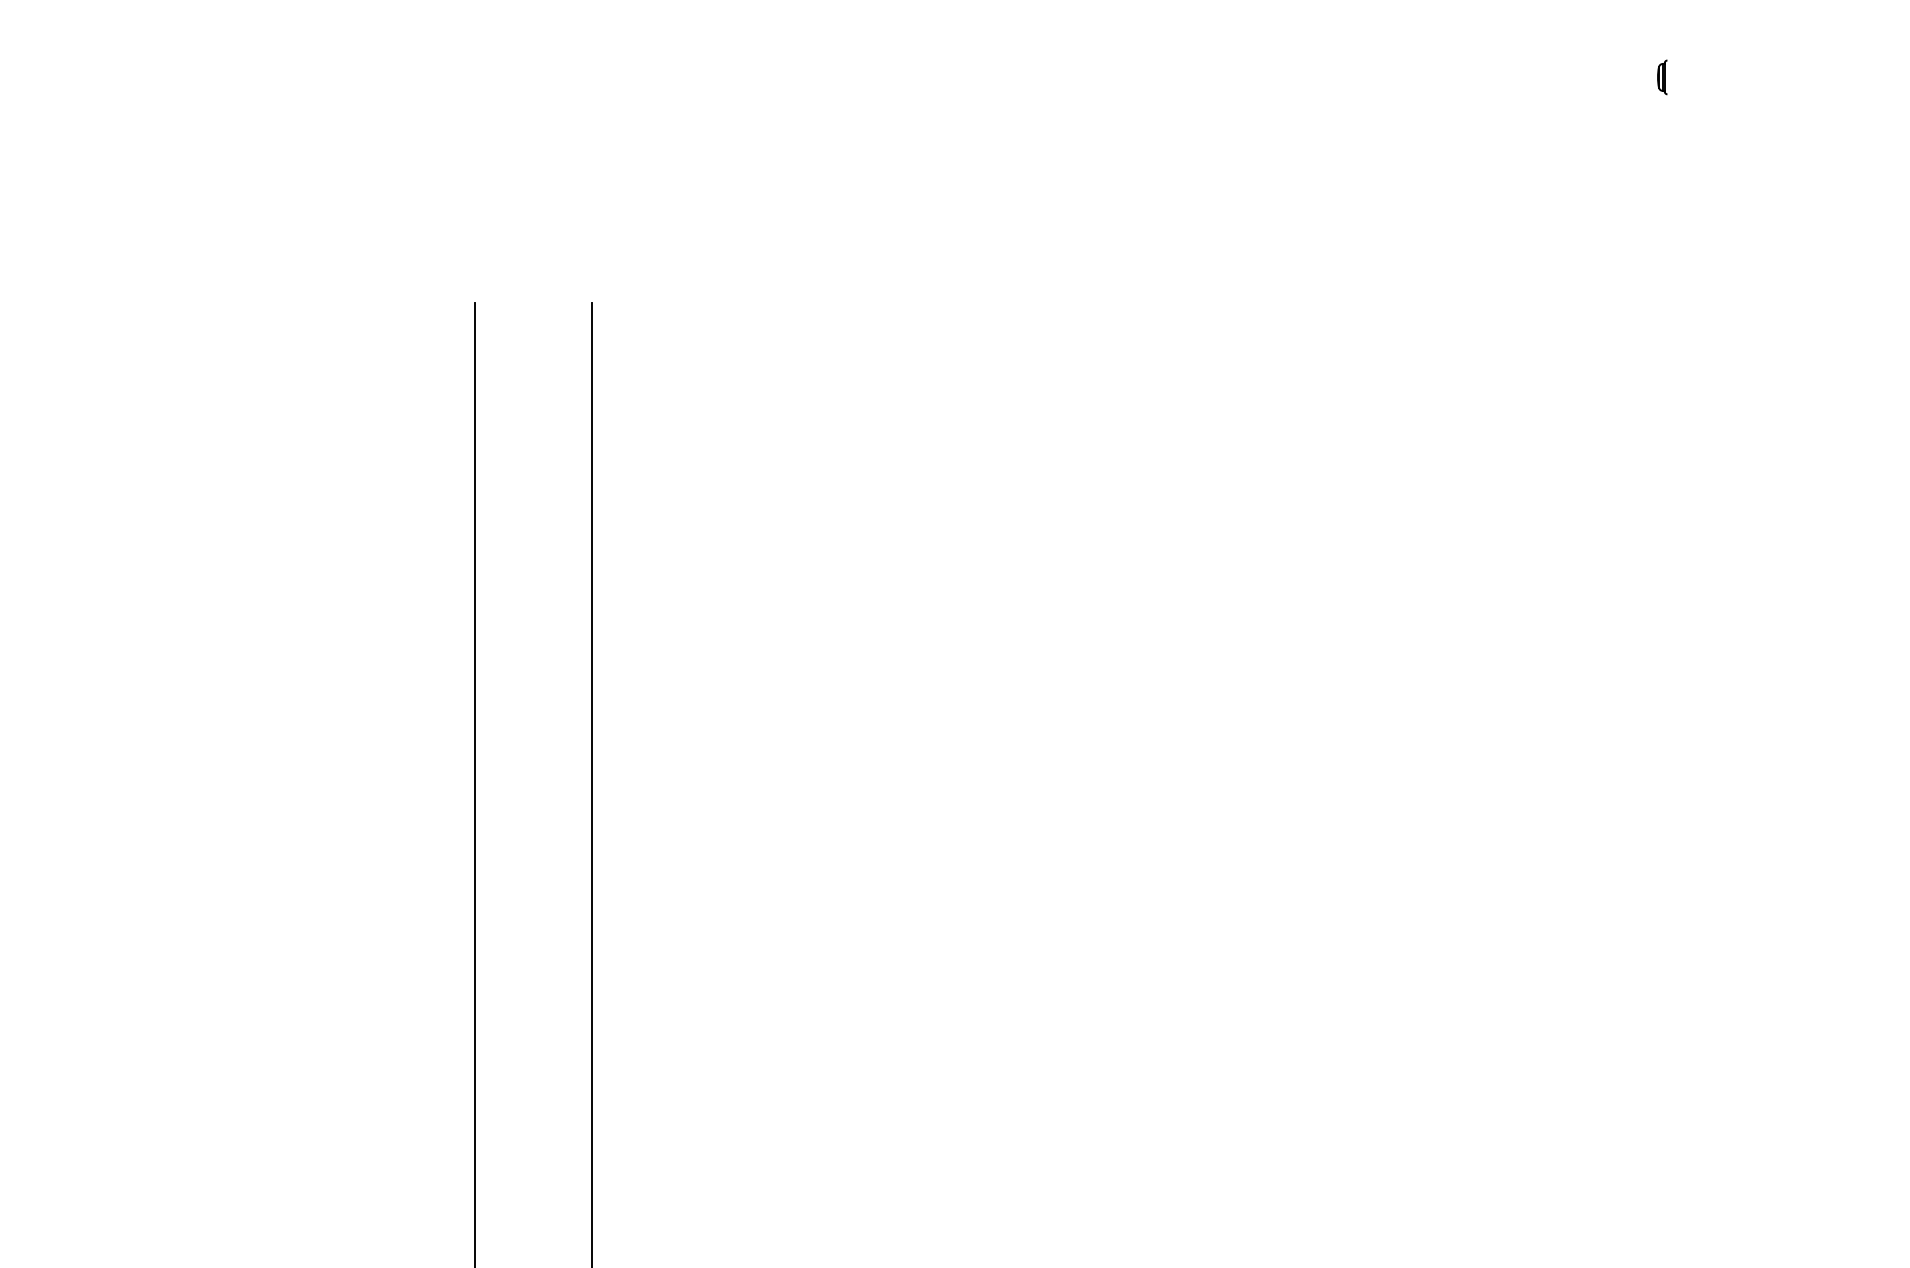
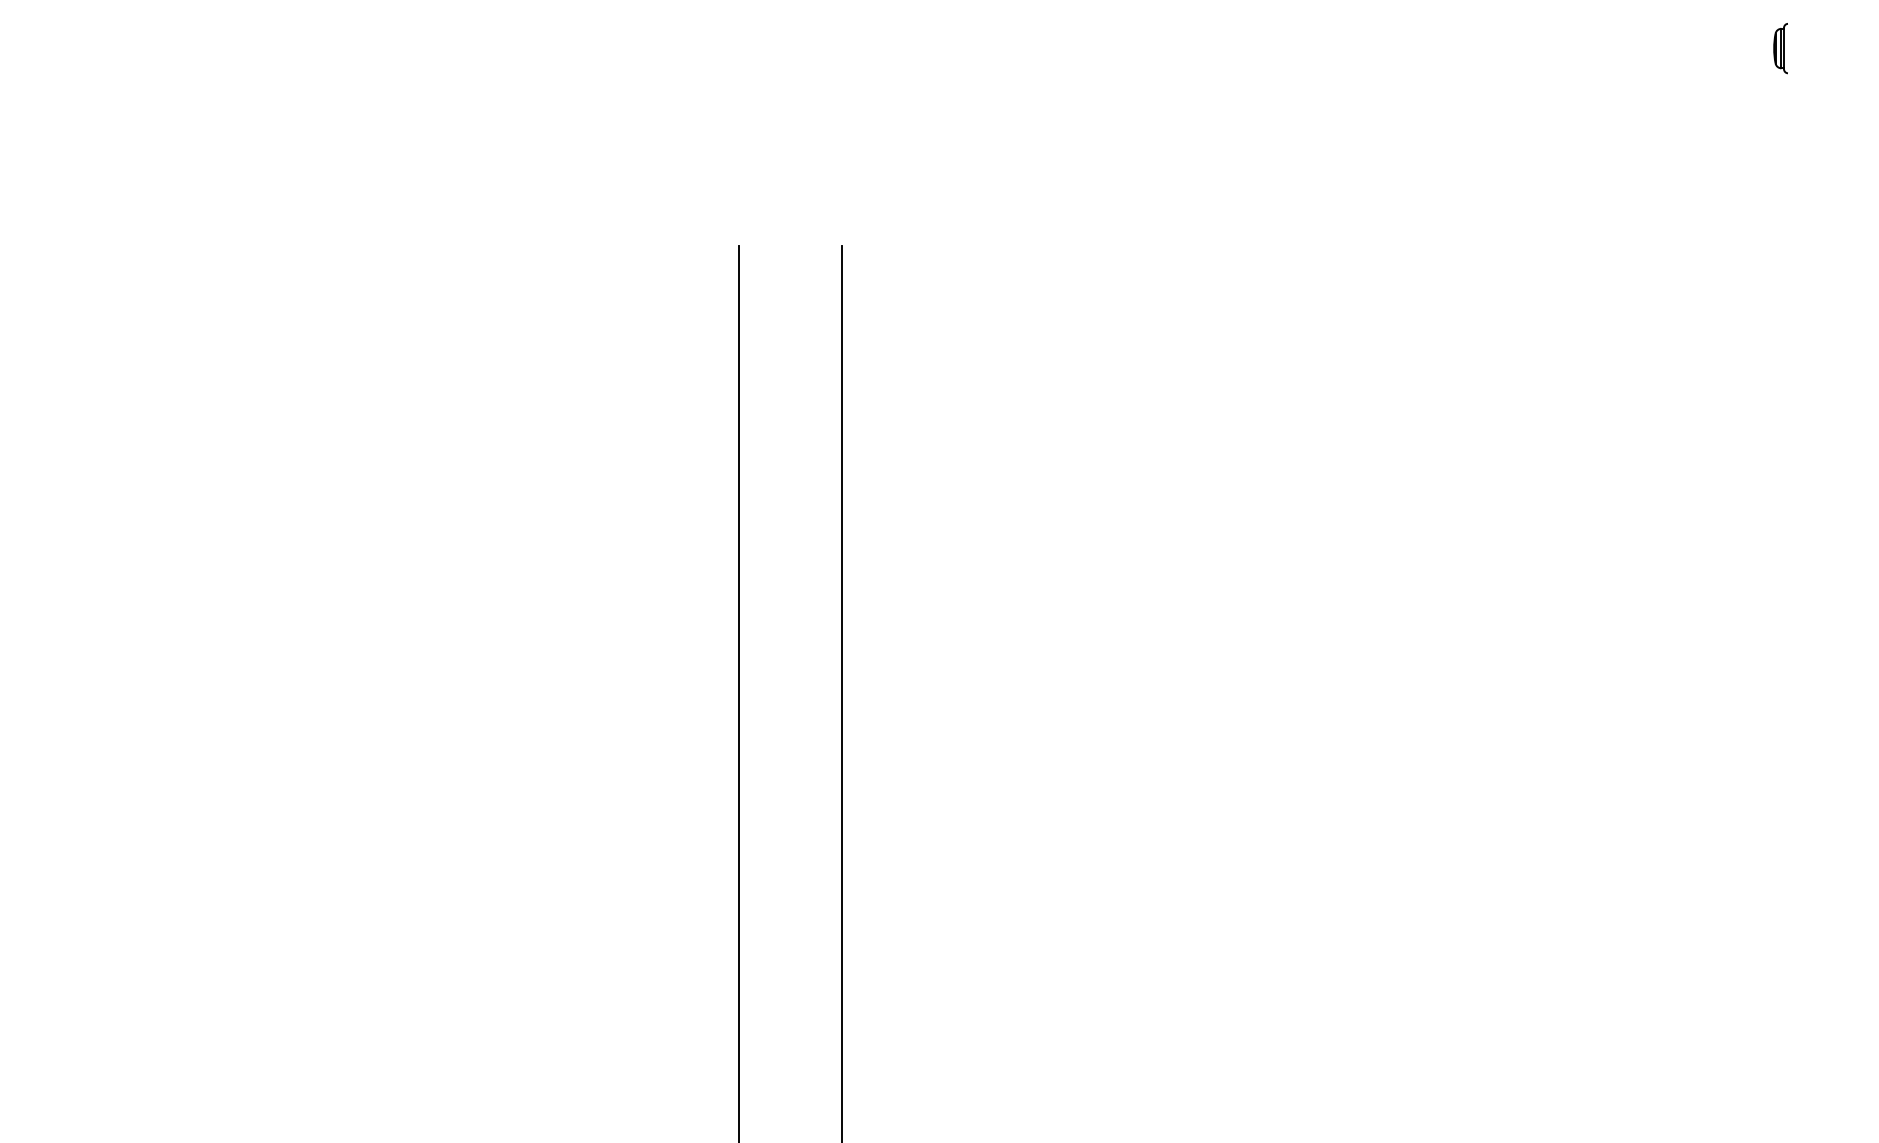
part: (1662, 77) -> (1780, 48), size x1.67

